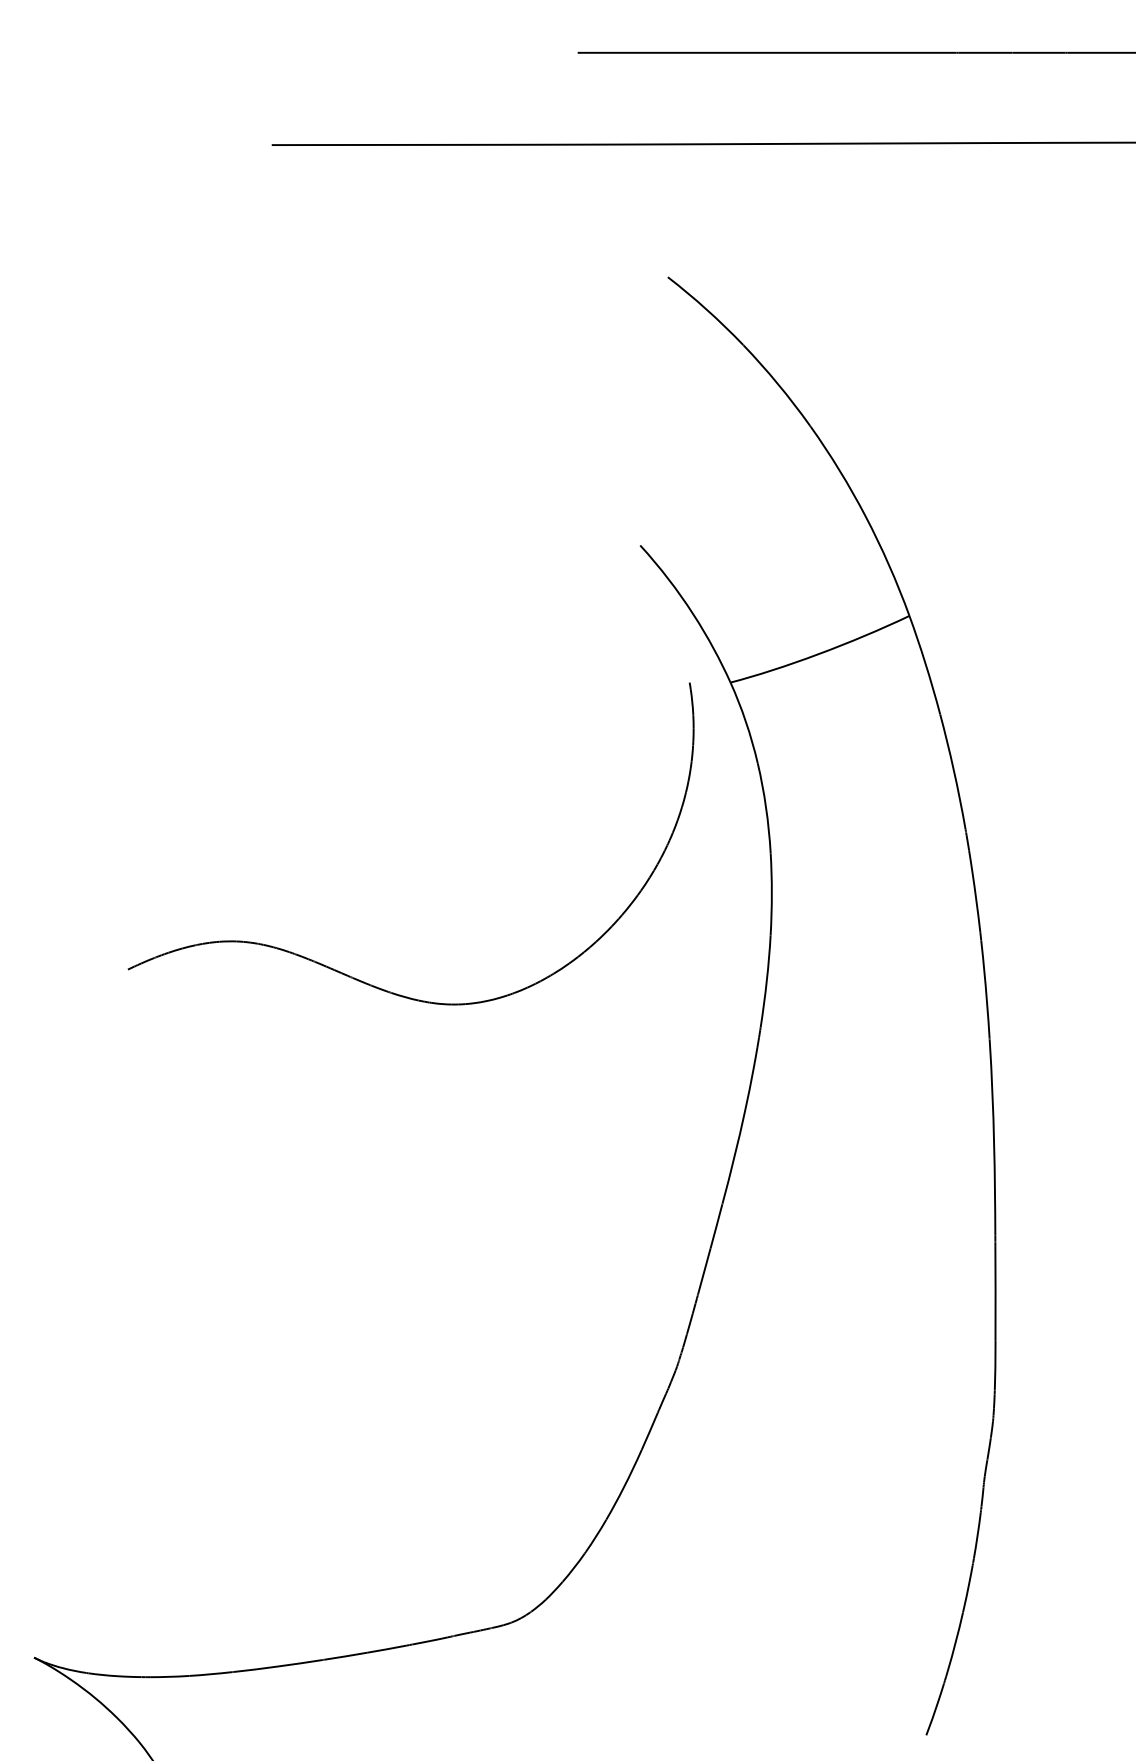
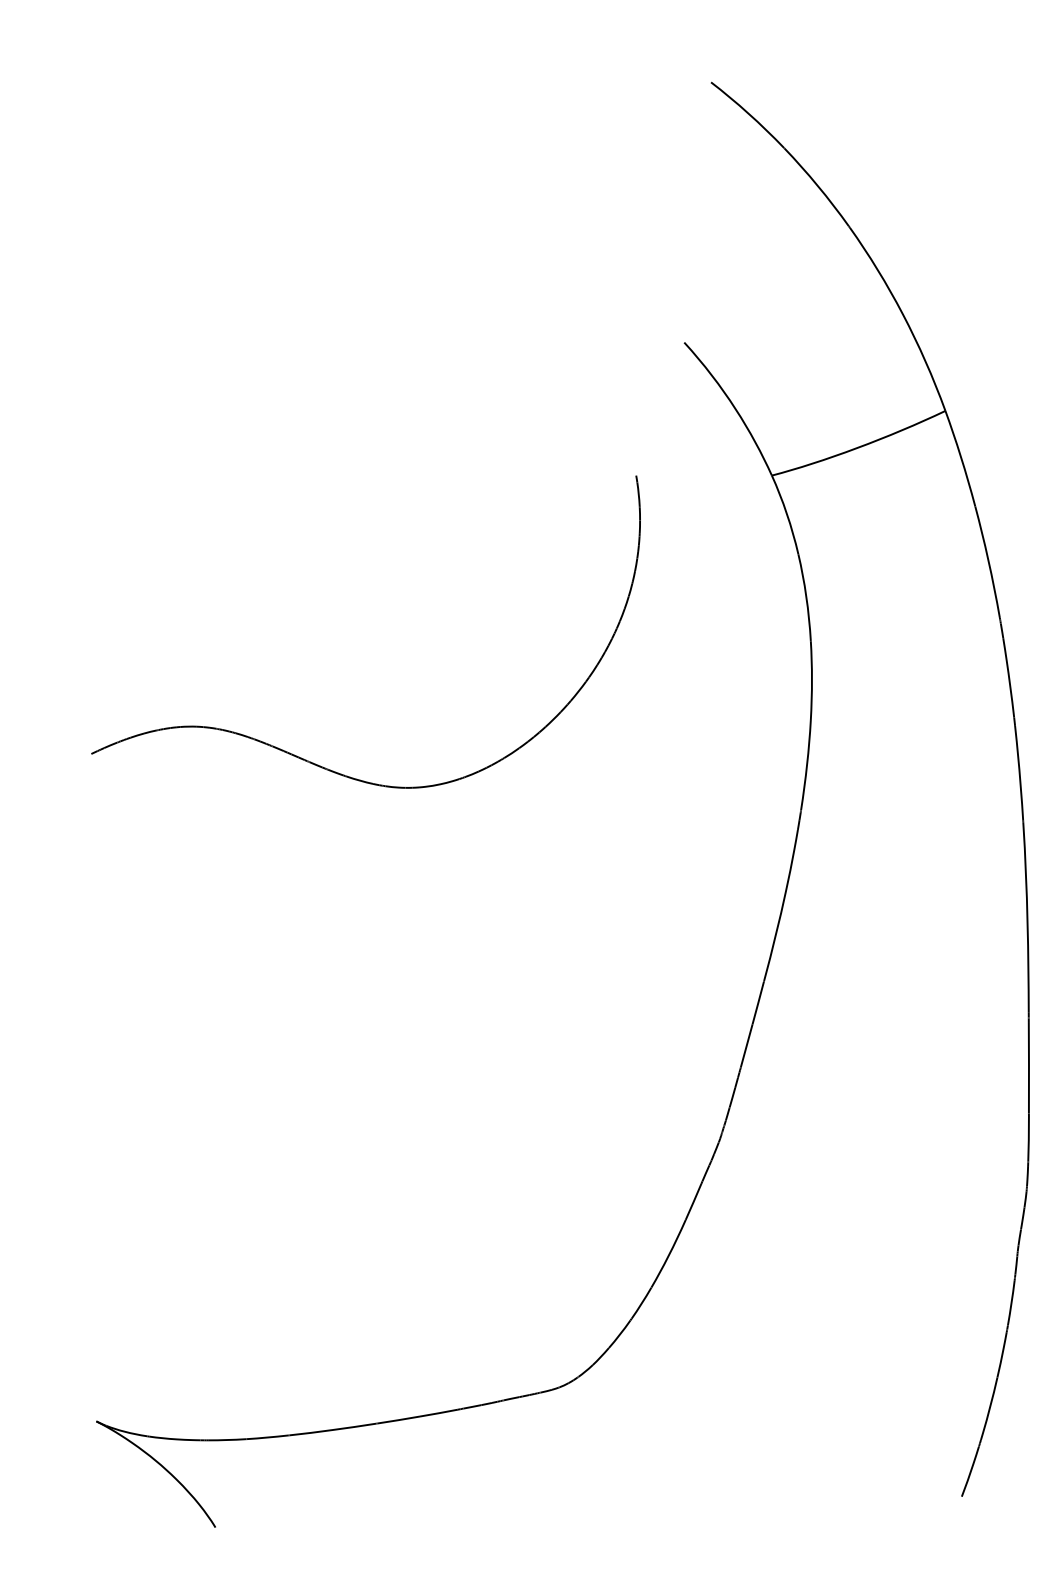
part: (352, 976) -> (309, 760), moved

